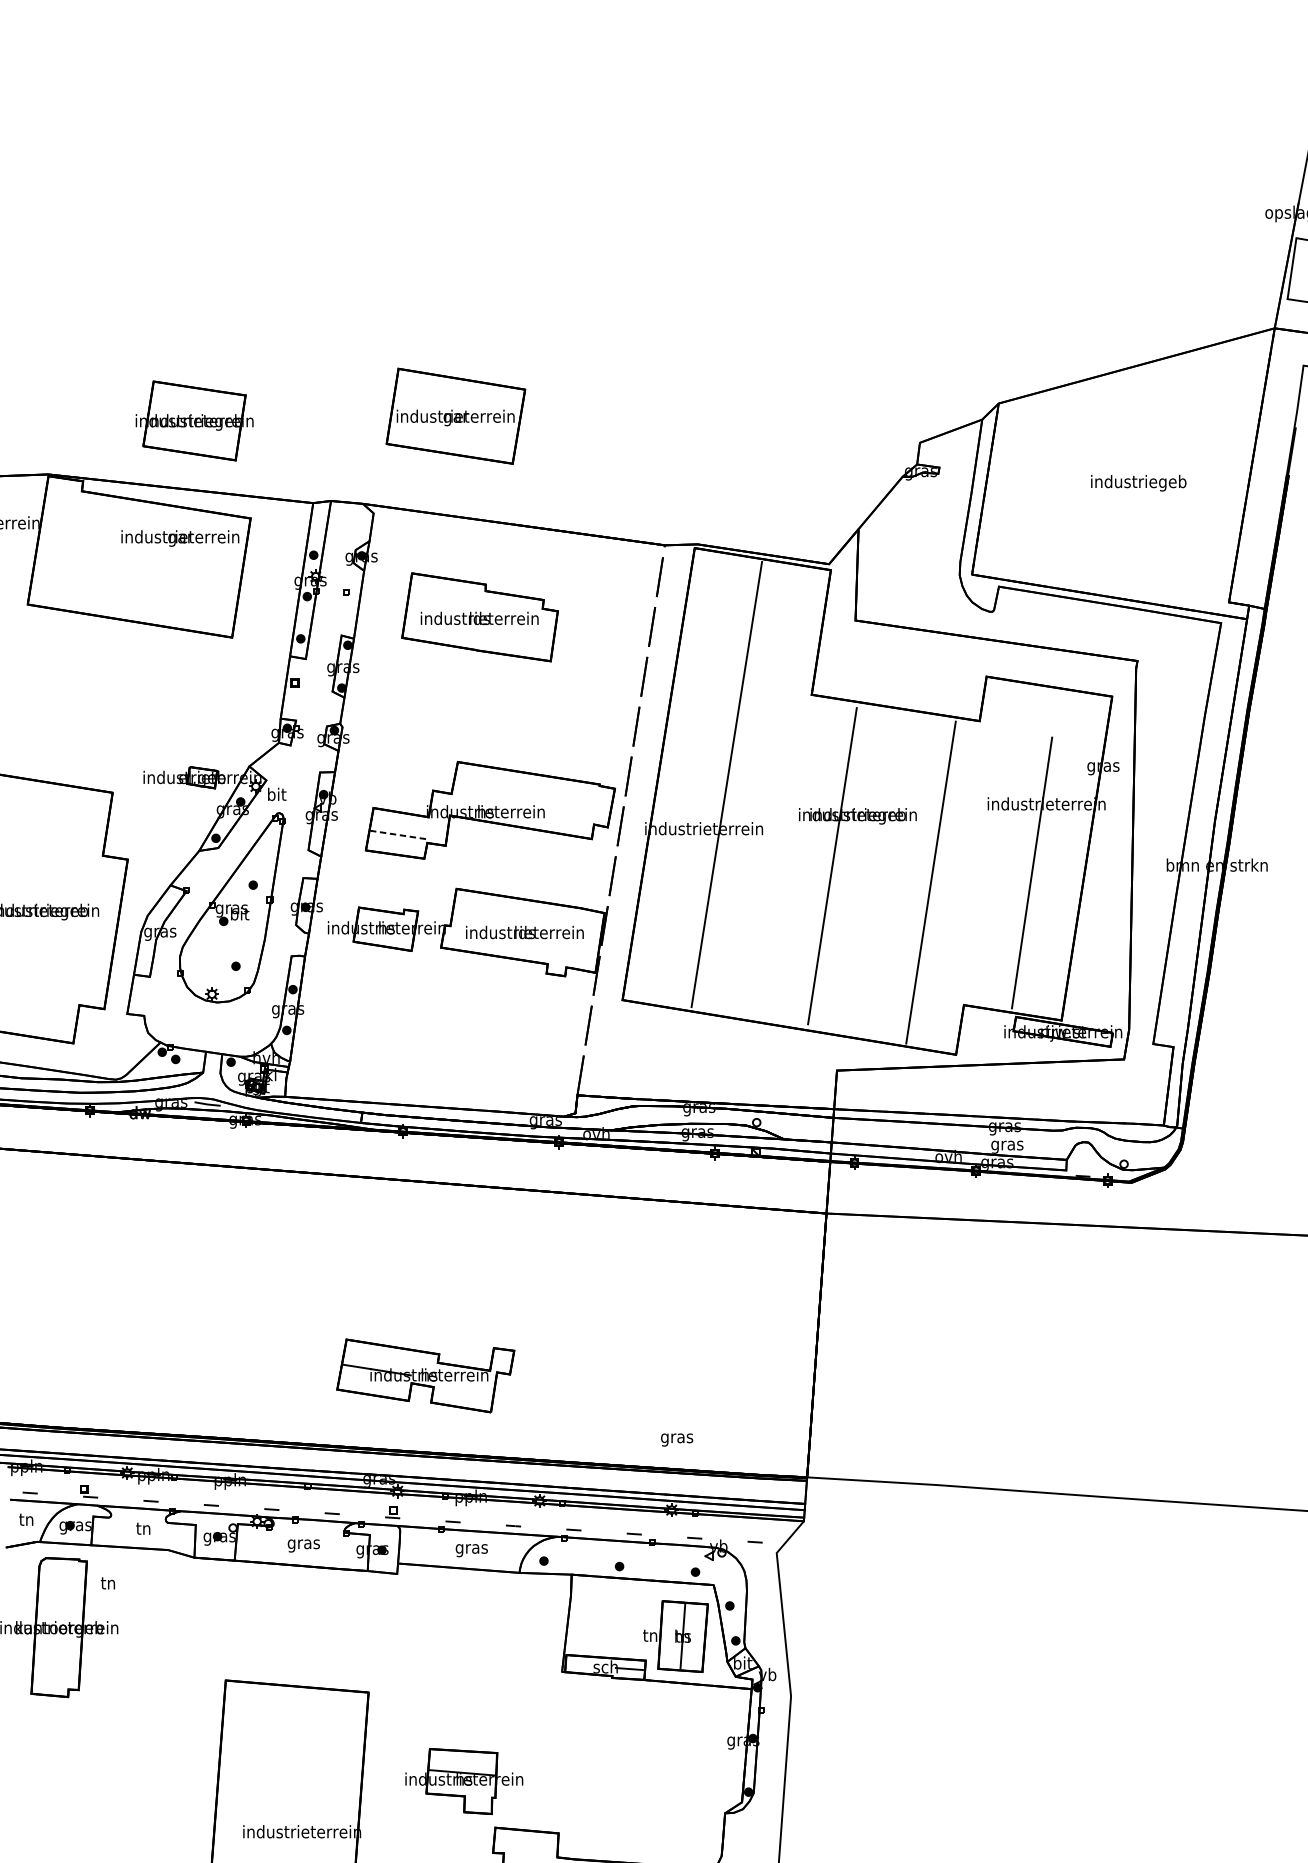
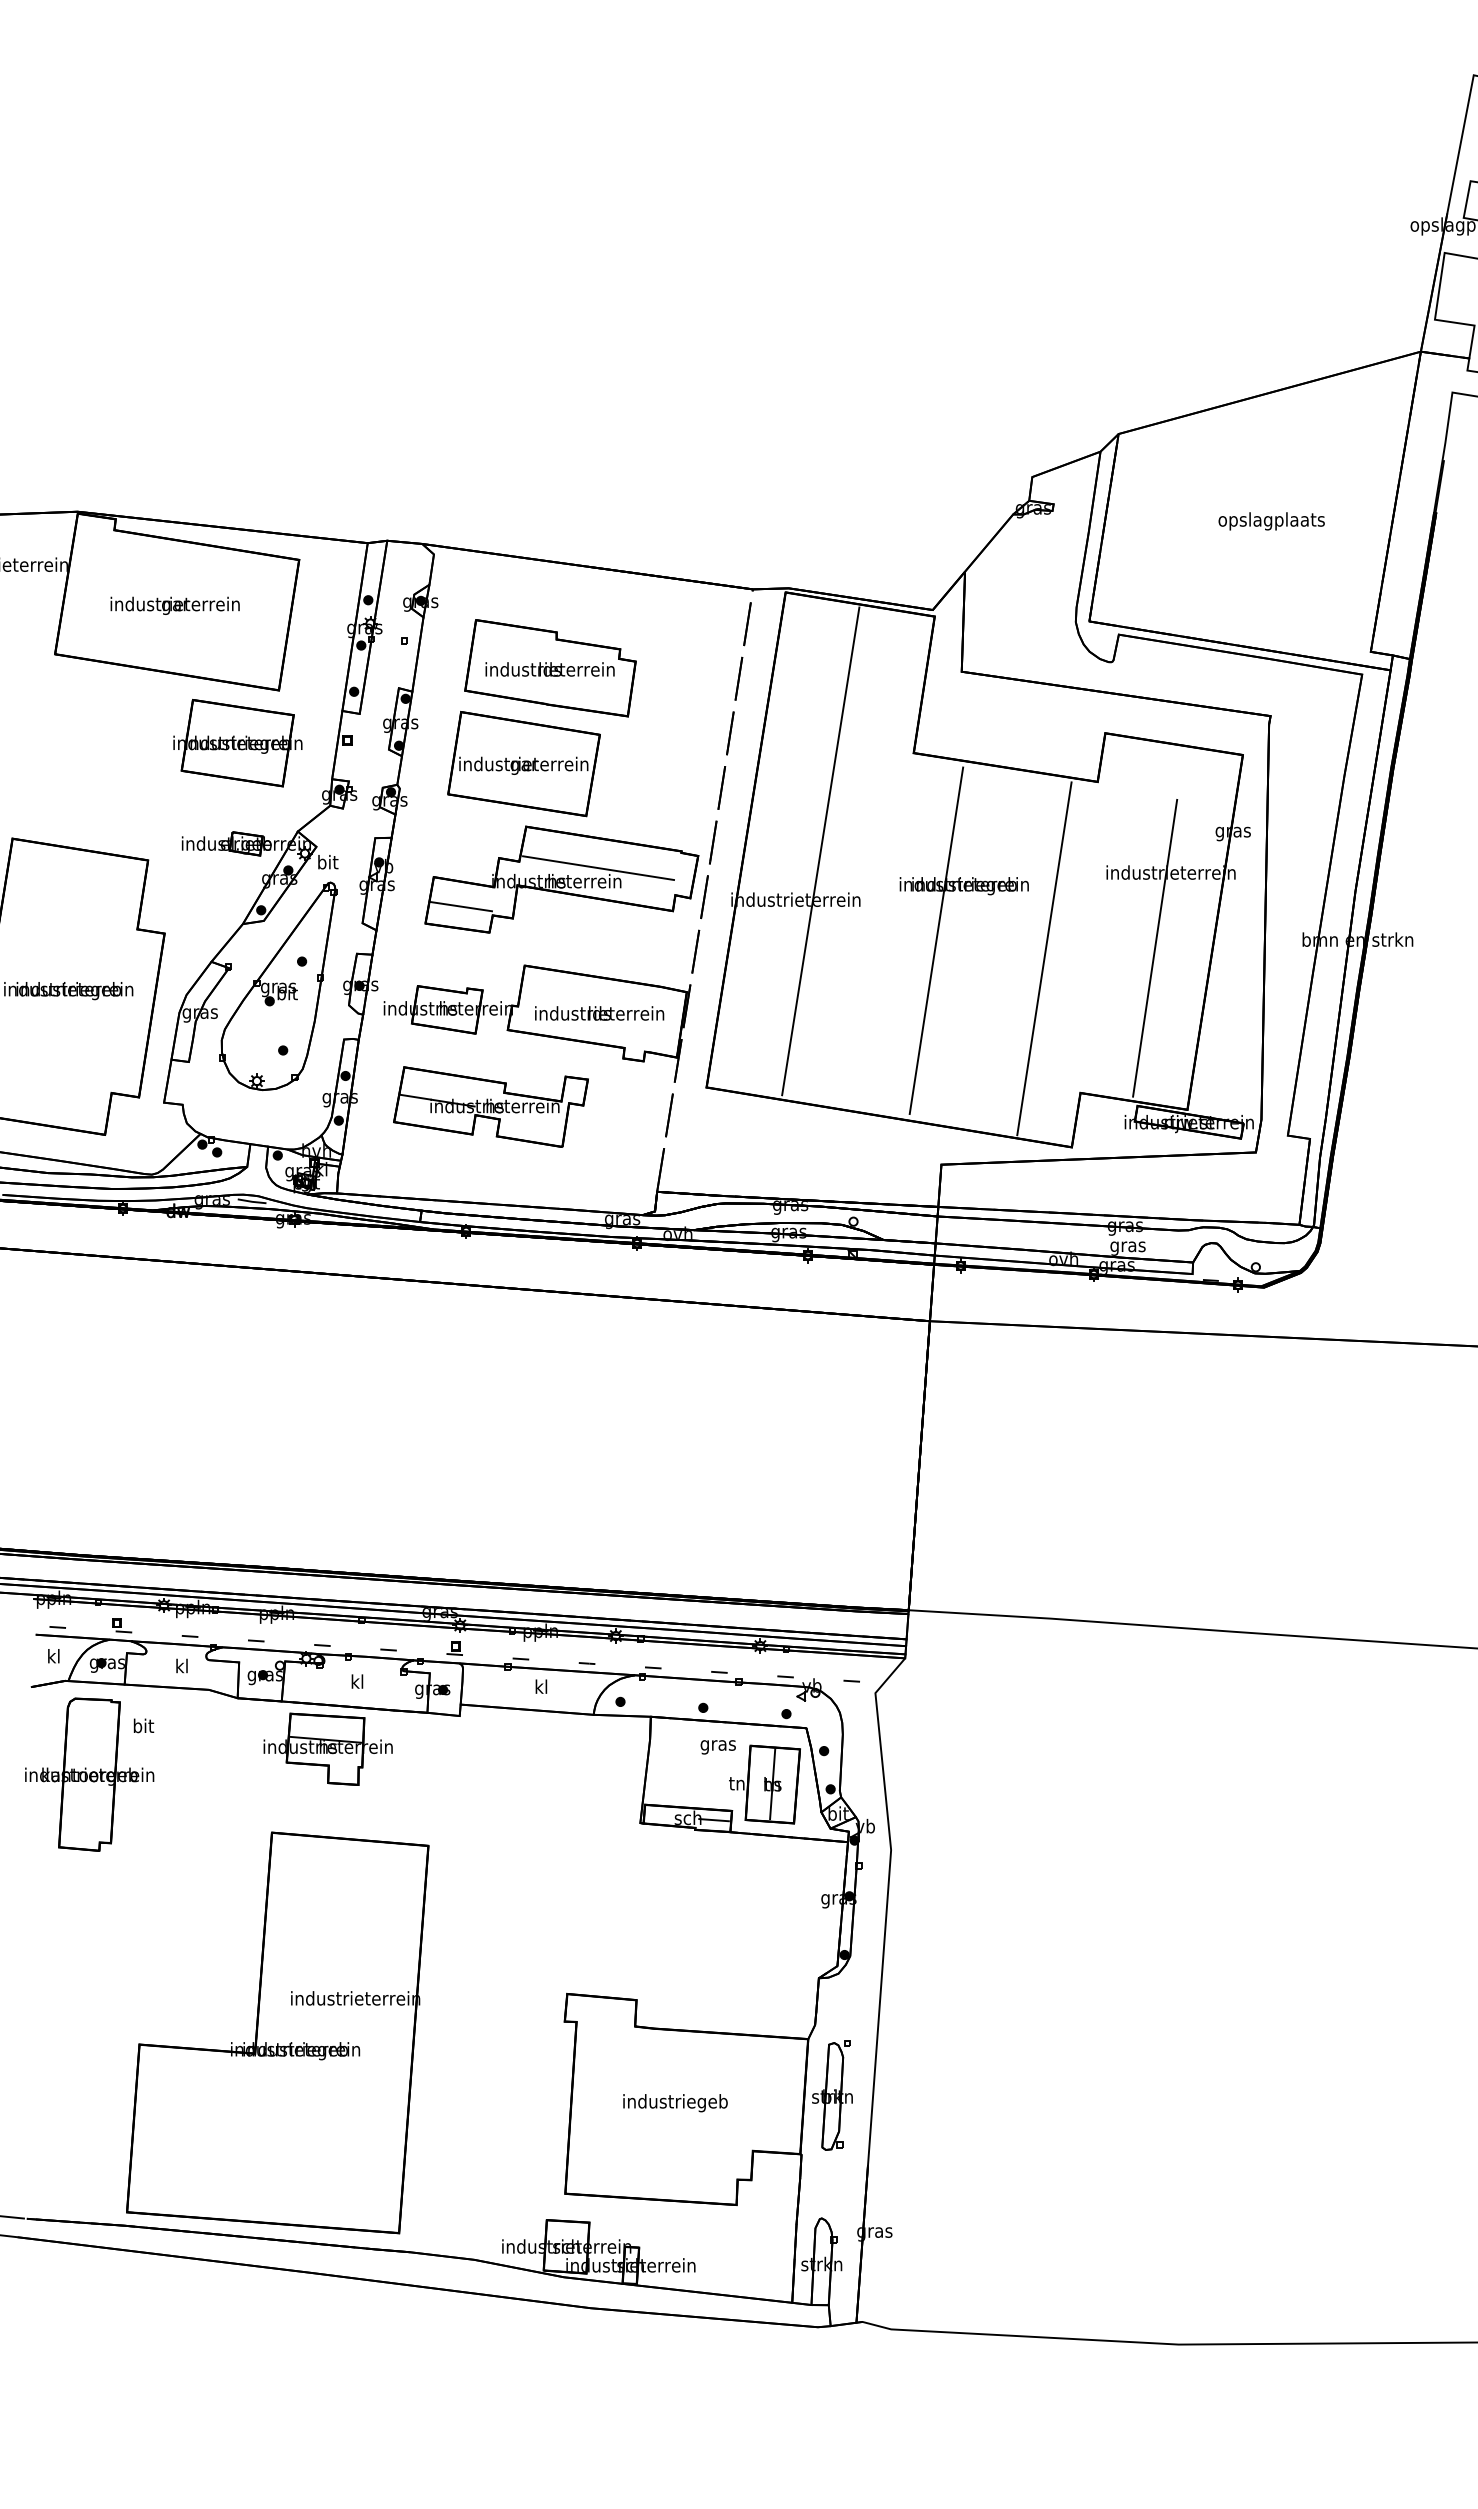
part: (455, 416) -> (523, 764), moved
part: (194, 421) -> (237, 743), moved
text: (1138, 483) -> (1271, 521), industriegeb -> opslagplaats
text: (179, 538) -> (174, 605), moved
line: (523, 800) -> (598, 868), added
line: (398, 834) -> (461, 906), dashed -> solid
part: (425, 1375) -> (490, 1106), moved
text: (676, 1440) -> (717, 1747), moved
text: (26, 1519) -> (53, 1656), tn -> kl
text: (143, 1527) -> (181, 1665), tn -> kl
text: (303, 1544) -> (357, 1683), gras -> kl
text: (471, 1548) -> (541, 1688), gras -> kl
text: (108, 1582) -> (143, 1725), tn -> bit
part: (463, 1780) -> (327, 1748), moved

